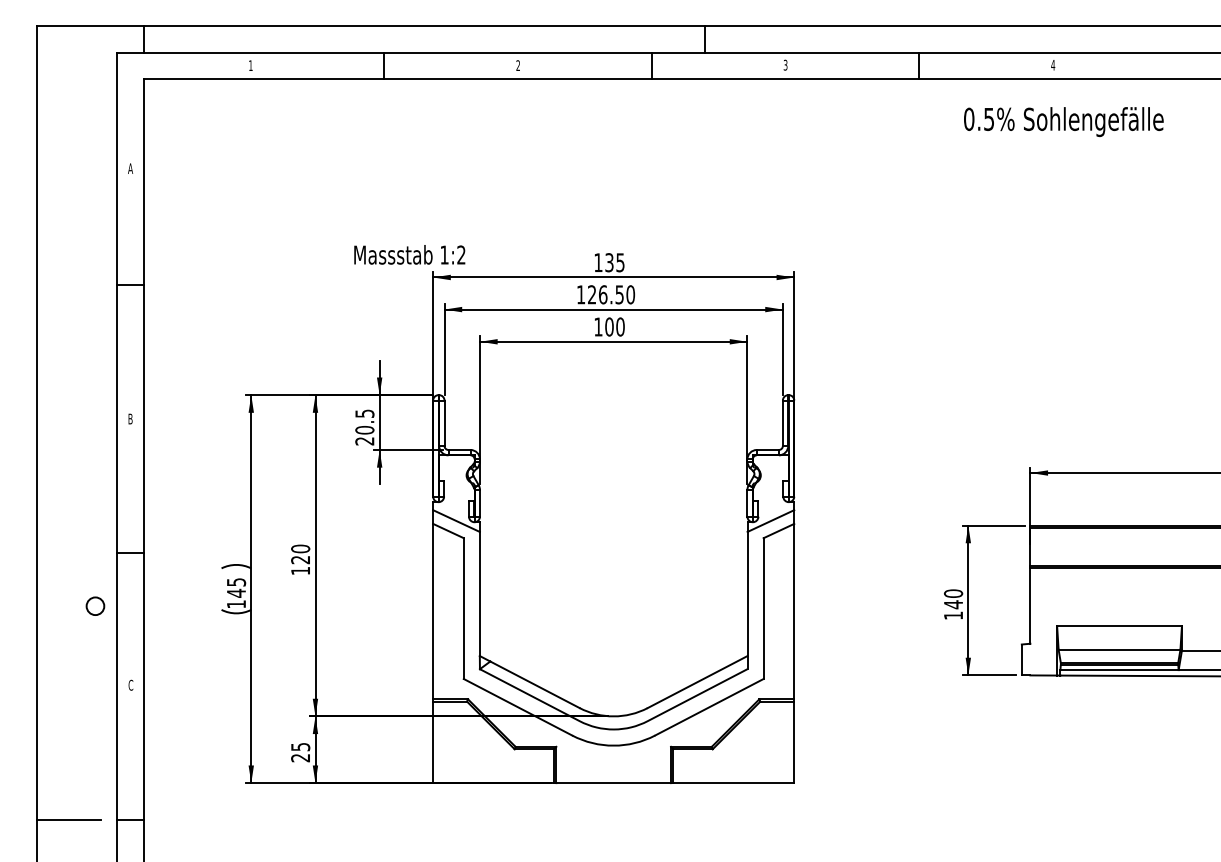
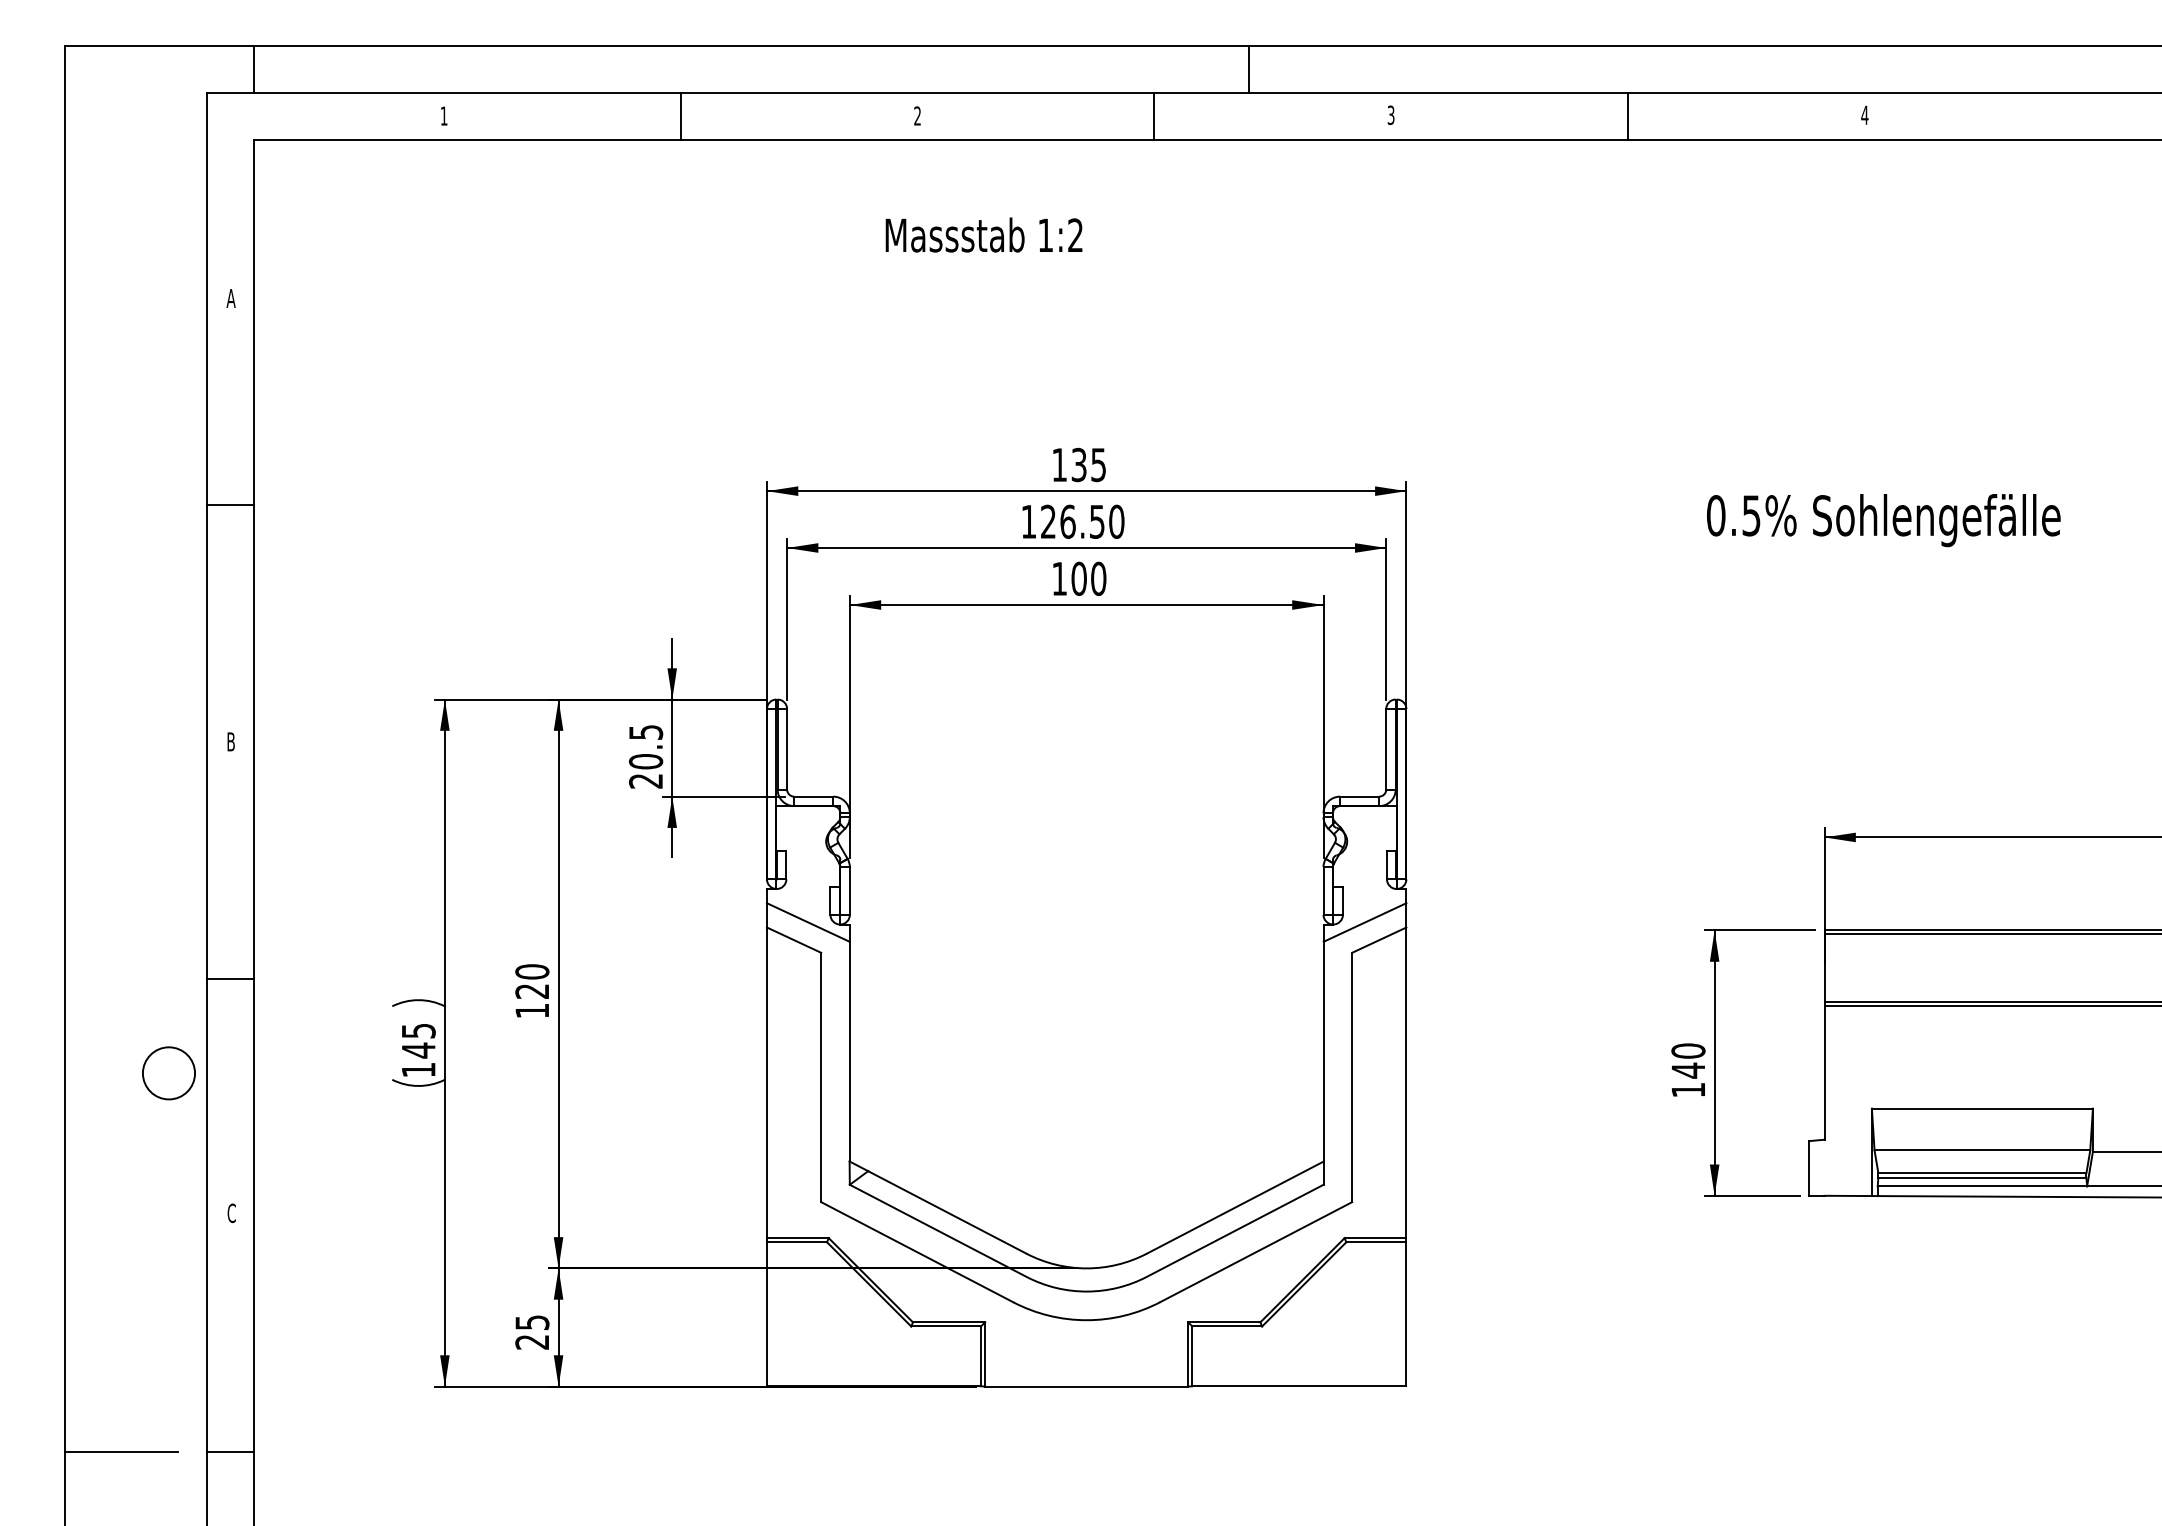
text: (1063, 122) -> (1883, 521), moved
text: (409, 254) -> (983, 234), moved
circle: (95, 605) -> (169, 1072), size x1.67

